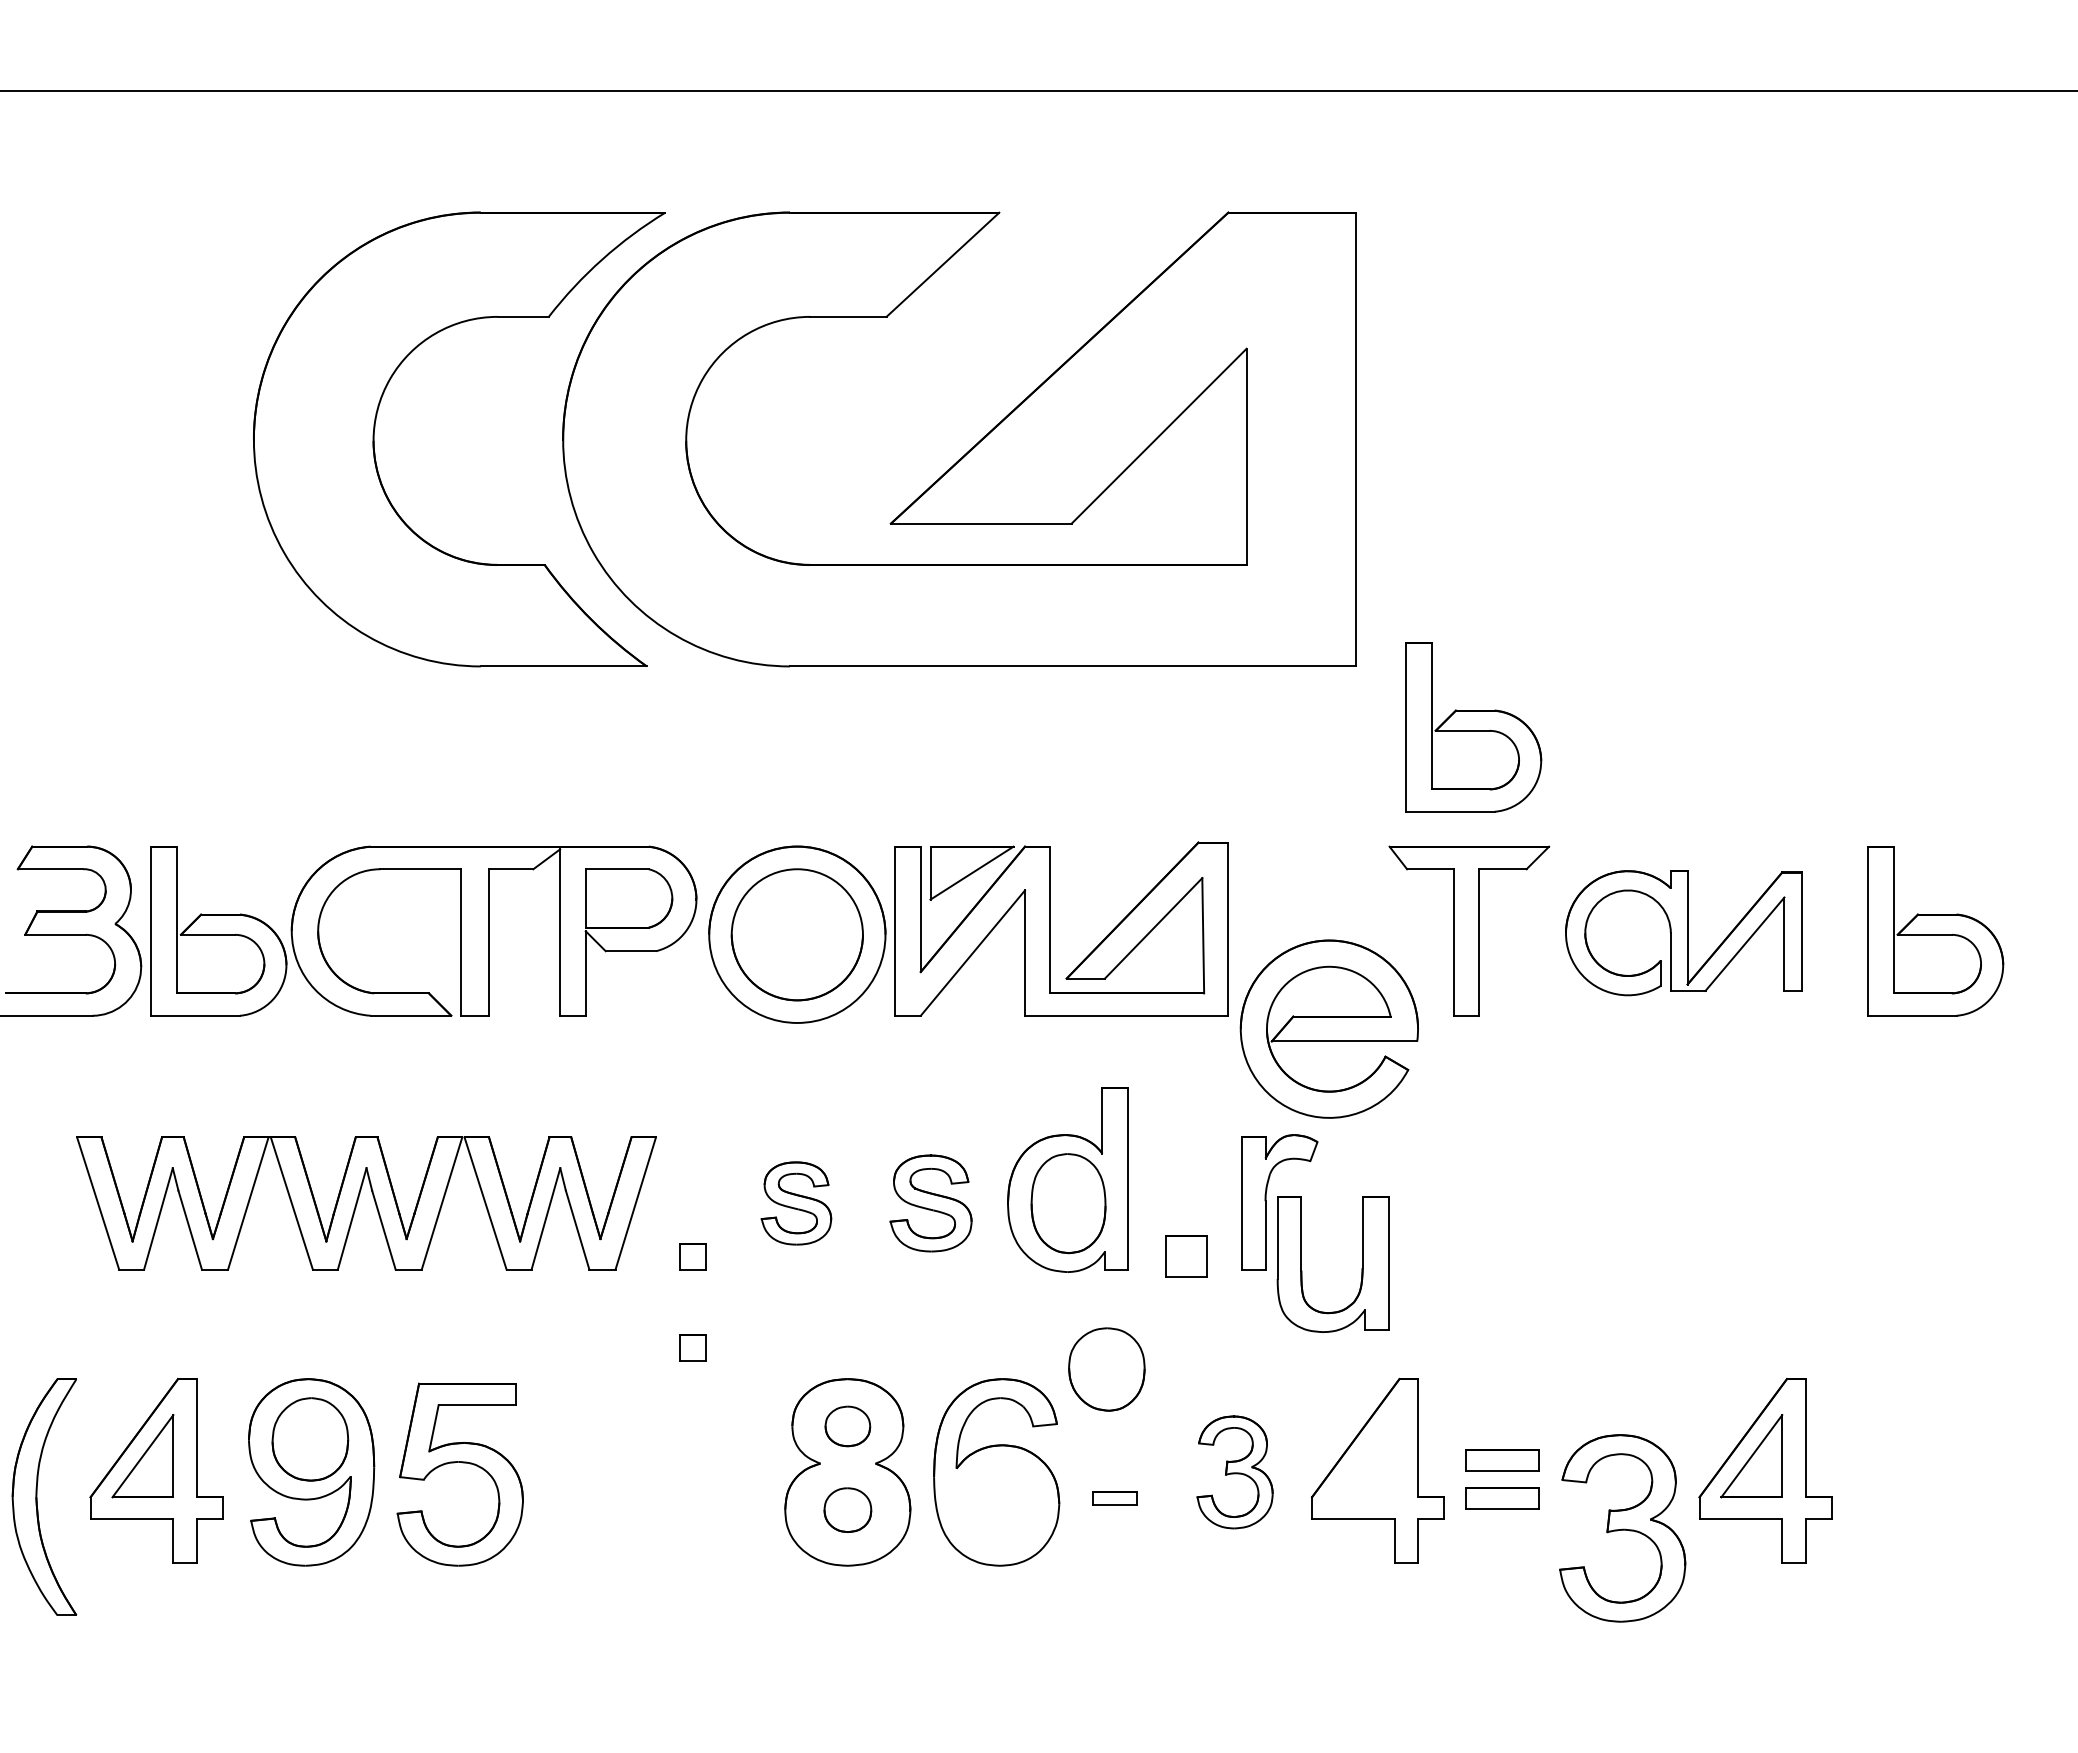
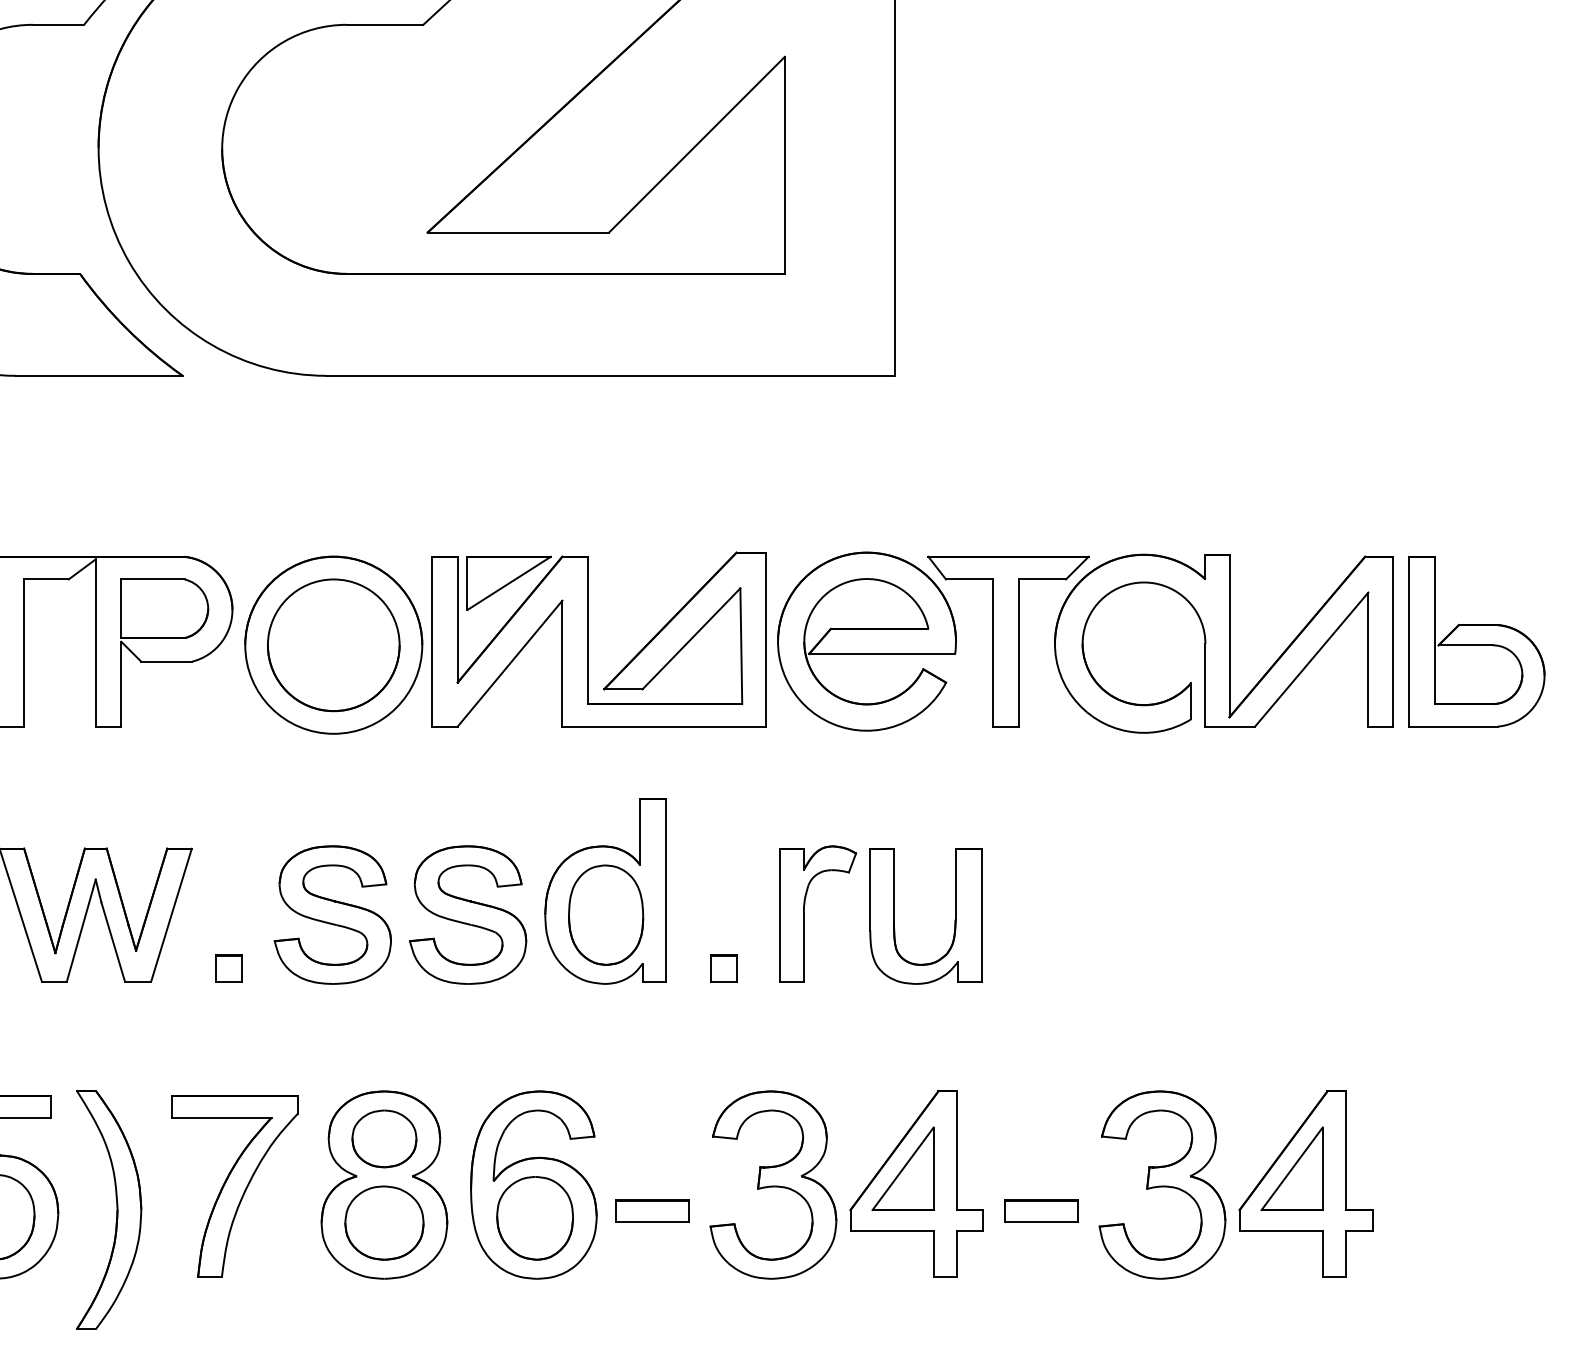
part: (1473, 727) -> (1012, 437), removed
part: (1683, 932) -> (1223, 642), size x1.43
part: (1328, 1028) -> (866, 640), moved
part: (796, 1203) -> (332, 915), size x1.67
part: (930, 1203) -> (467, 915), size x1.43
part: (1185, 1256) -> (723, 968), size x0.62
part: (1361, 1268) -> (954, 920), moved
part: (692, 1347) -> (228, 1059), removed
part: (1106, 1369) -> (534, 1218), moved
part: (847, 1426) -> (384, 1139), size x1.43
part: (1363, 1456) -> (902, 1169), added
part: (1502, 1460) -> (1041, 1173), removed
part: (1234, 1472) -> (772, 1185), size x1.67
part: (698, 1473) -> (234, 1186), added
part: (581, 1496) -> (117, 1209), added
part: (1114, 1498) -> (652, 1211), size x1.67
part: (847, 1509) -> (384, 1222), size x1.67
part: (1622, 1528) -> (1162, 1185), moved

